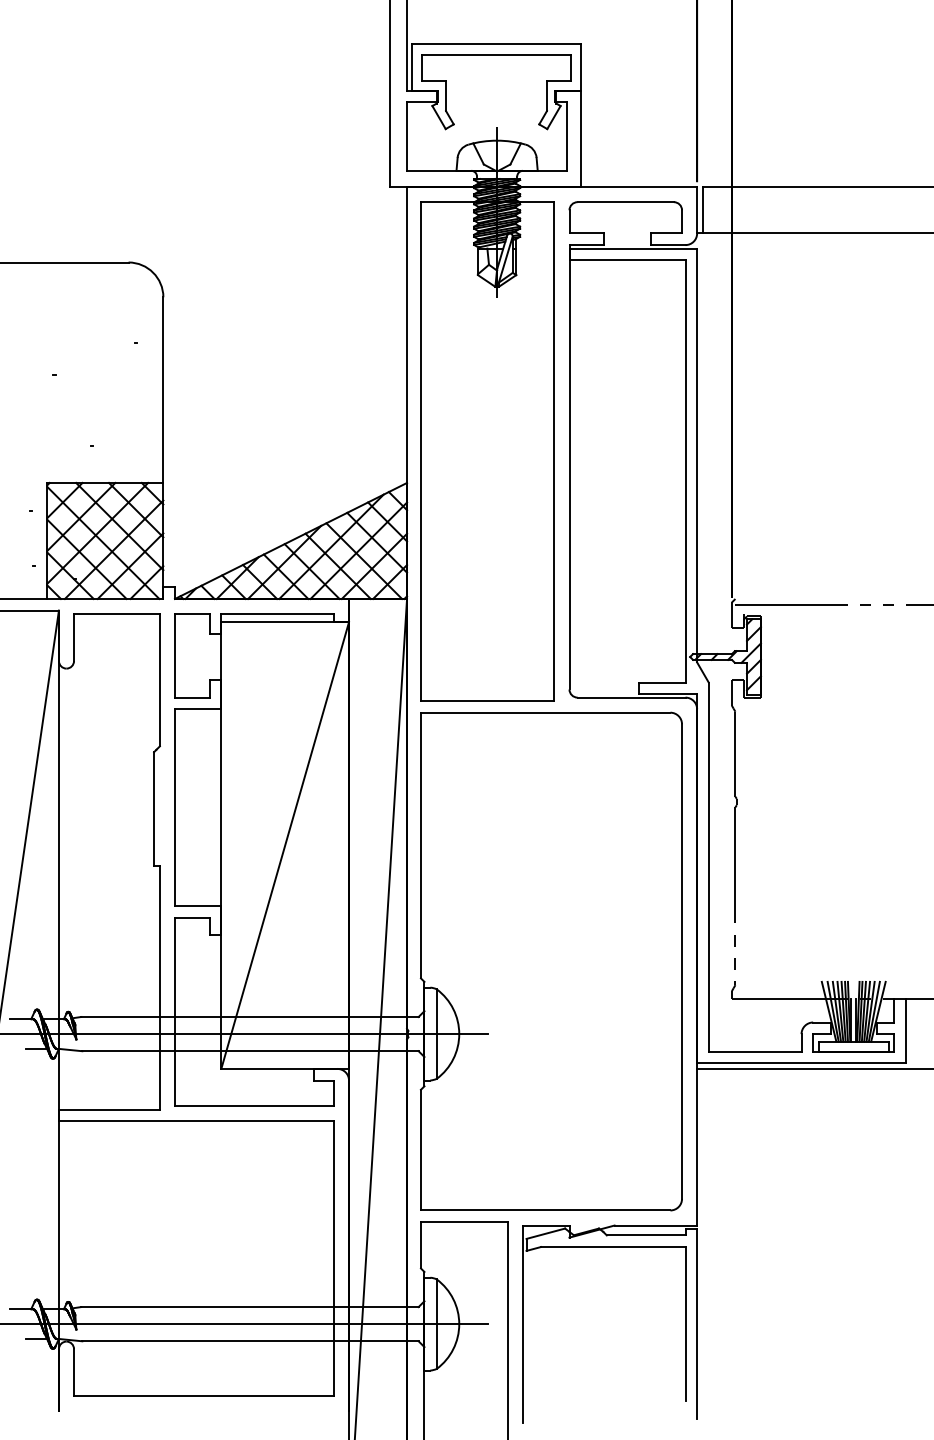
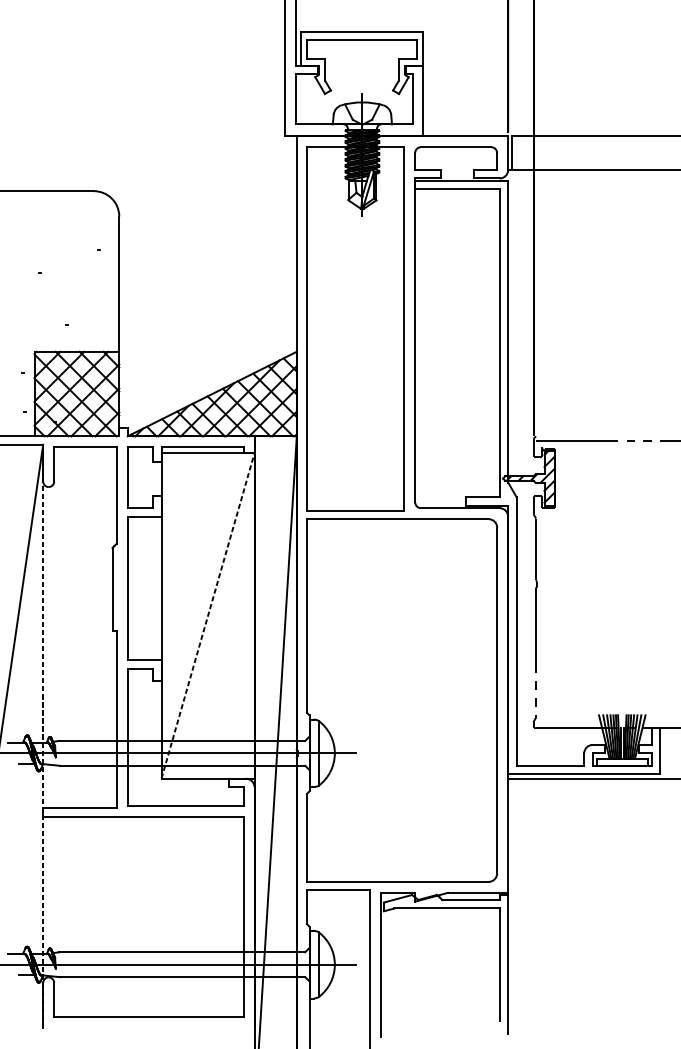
line: (285, 844) -> (208, 615), solid -> dashed
line: (58, 1010) -> (42, 736), solid -> dashed

